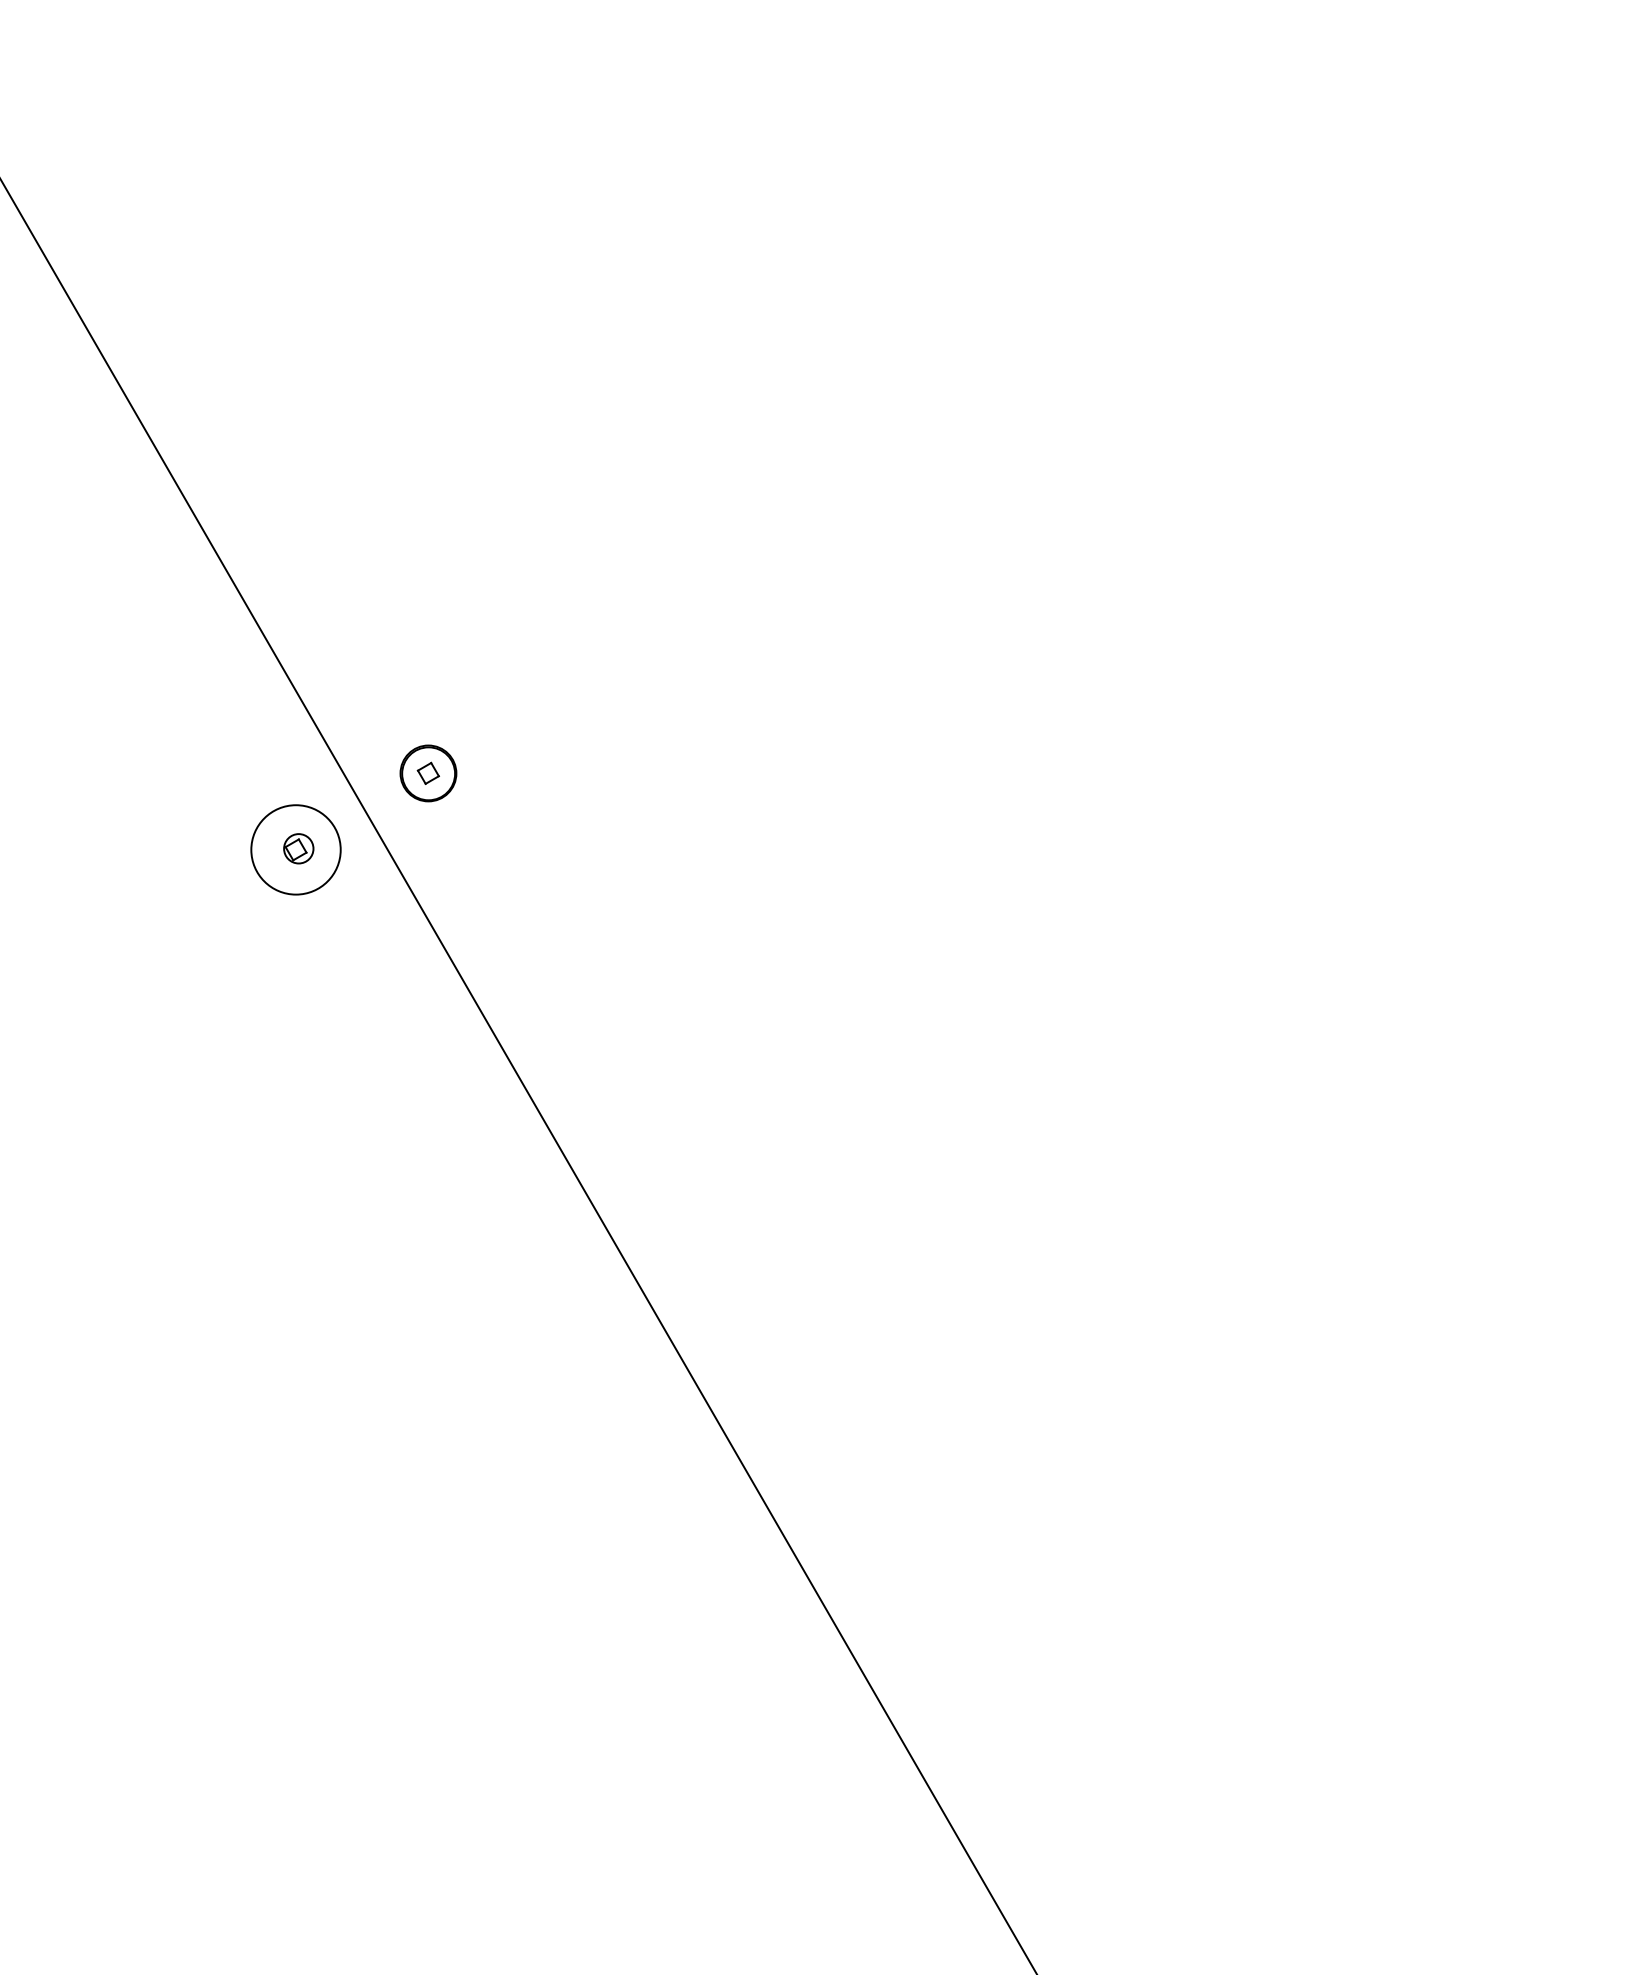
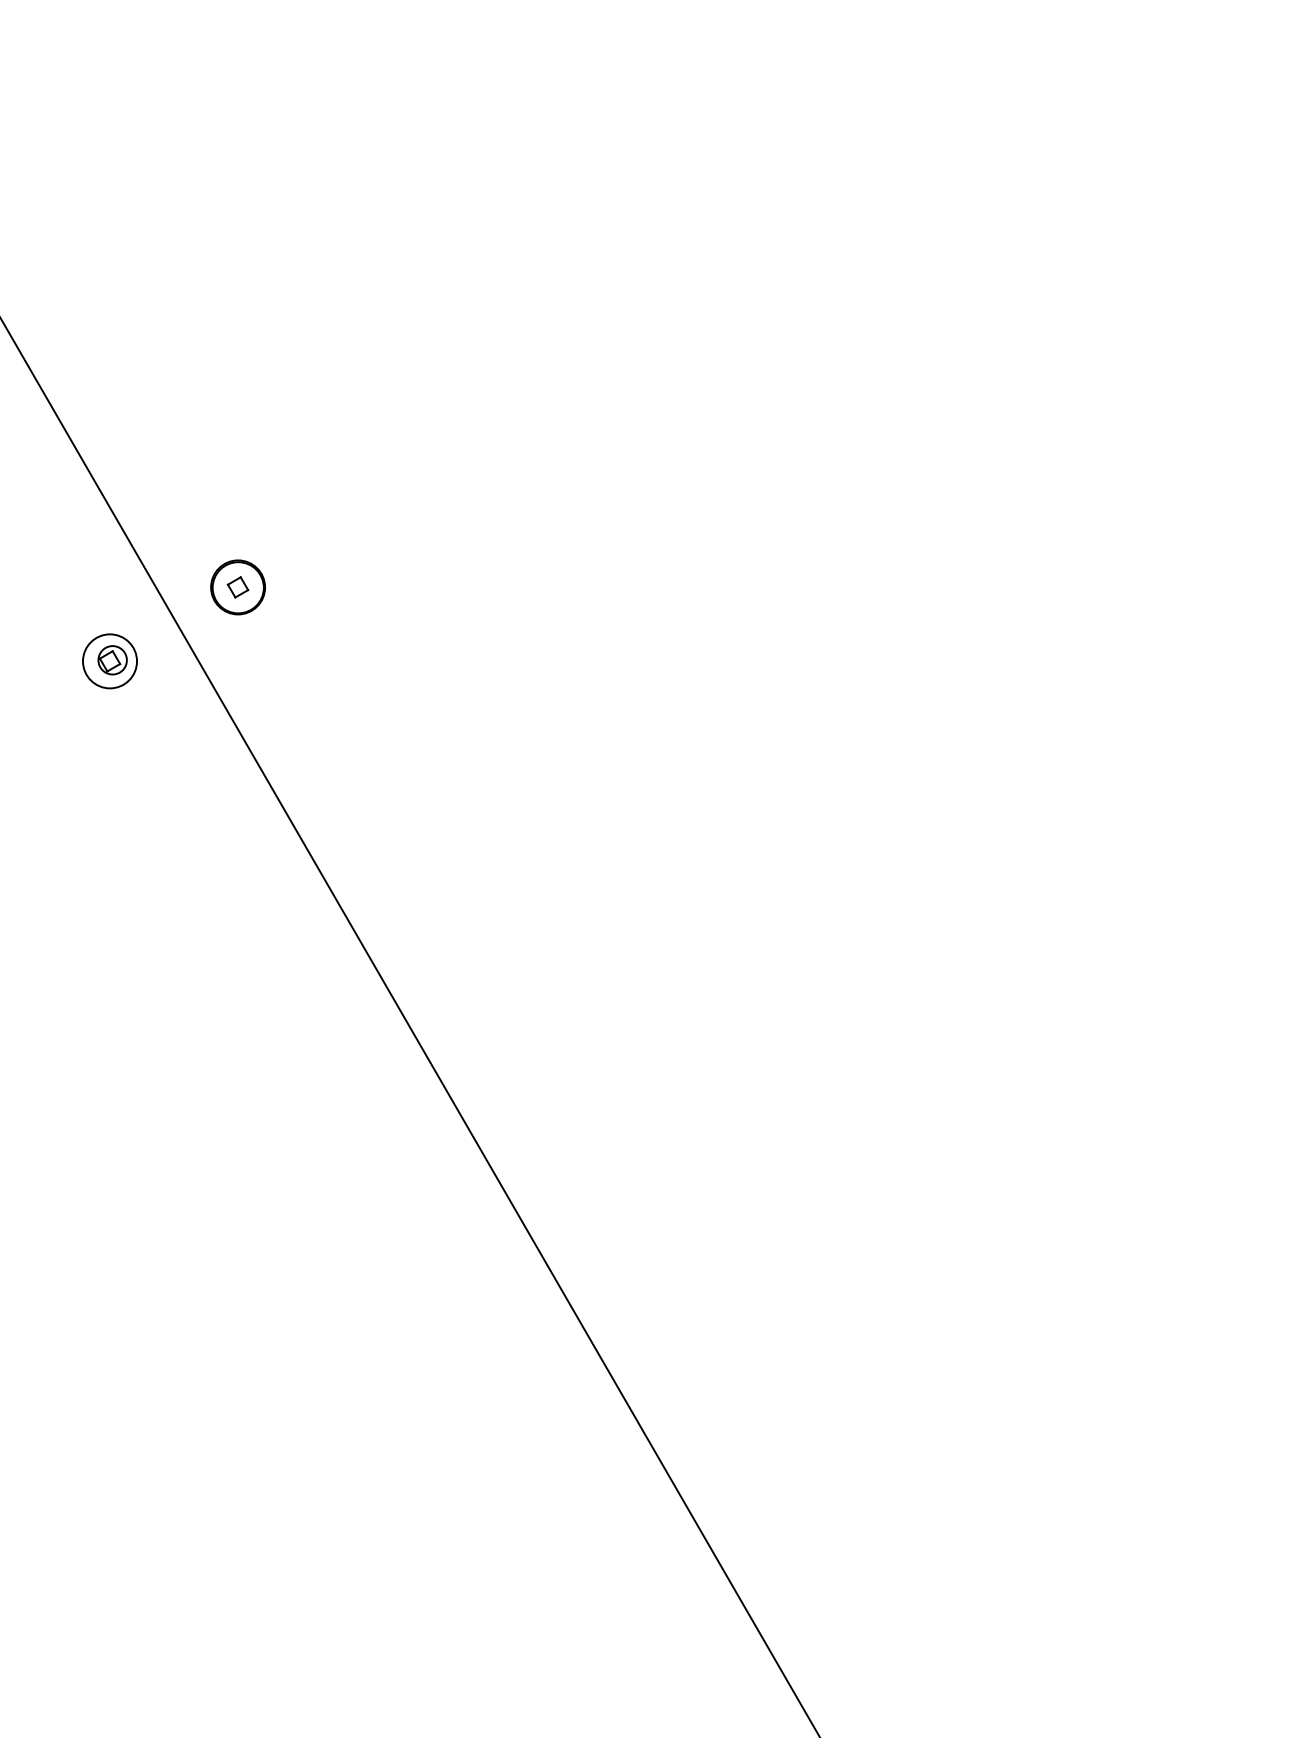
circle: (295, 849) -> (109, 660), size x0.62

